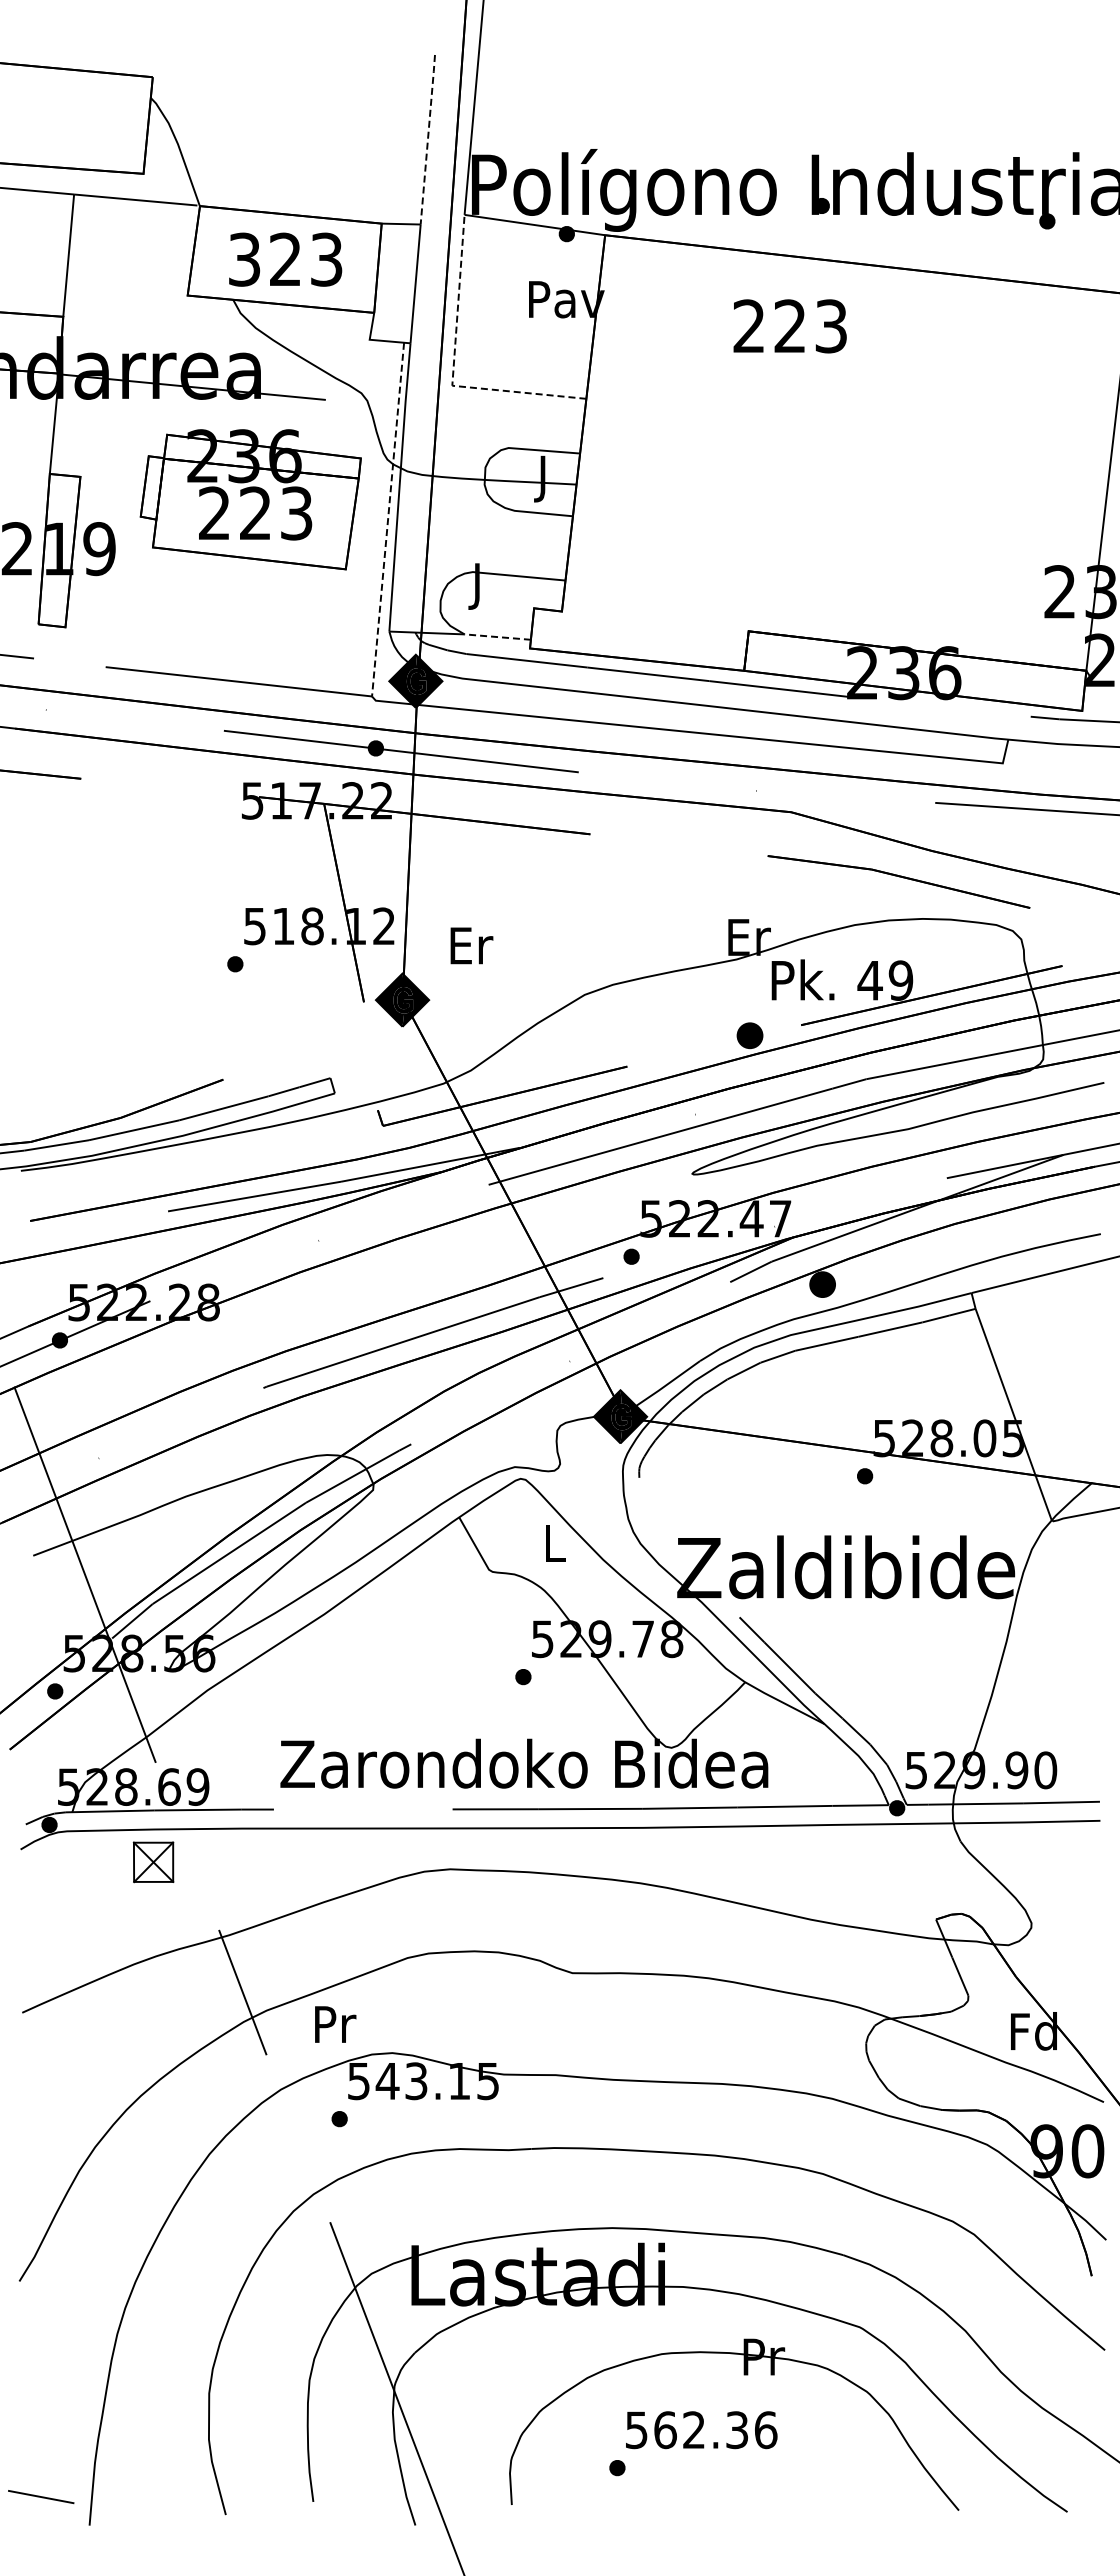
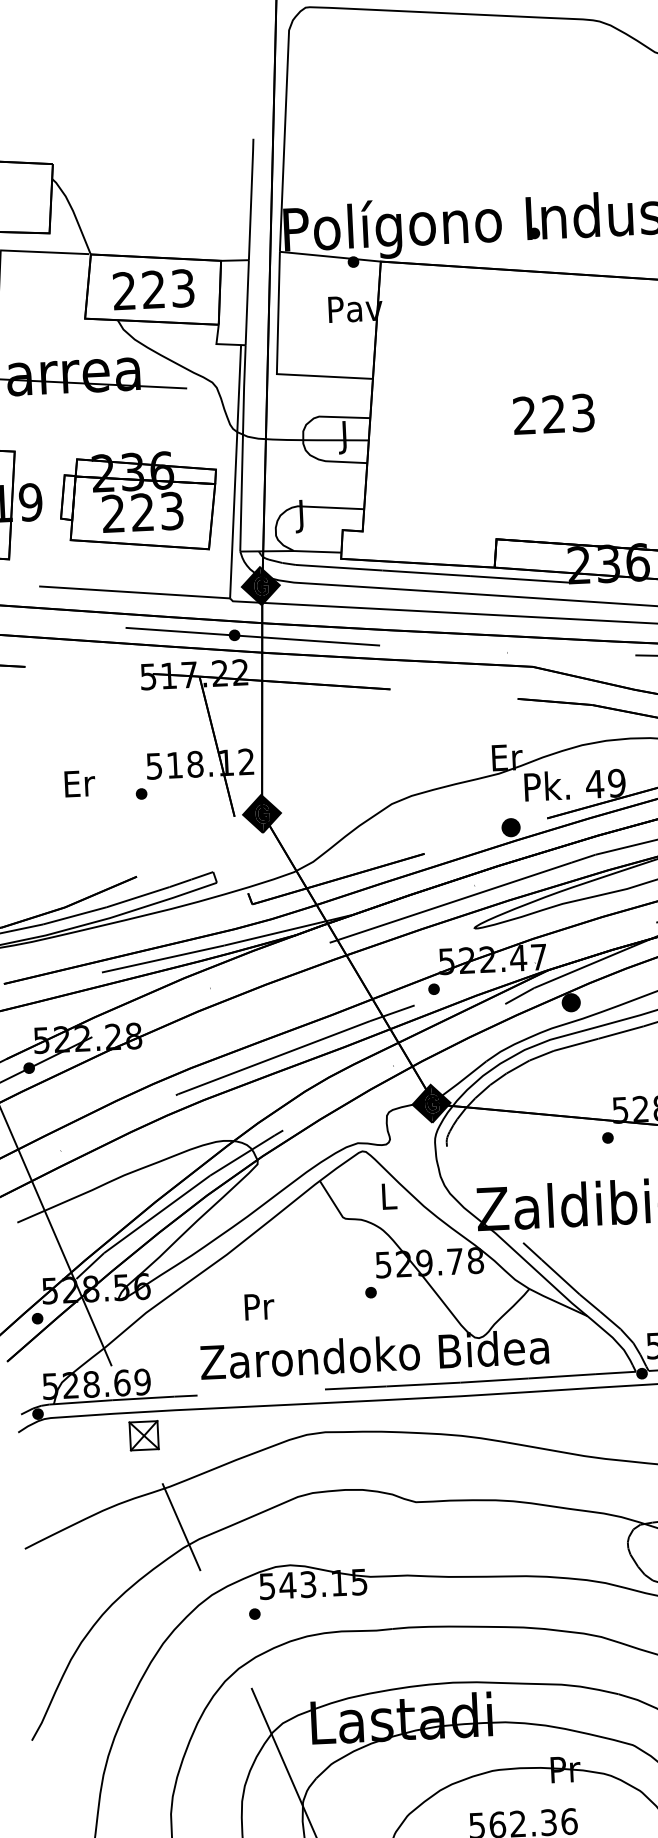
line: (427, 139) -> (250, 199), dashed -> solid
text: (244, 259) -> (124, 291), 323 -> 223
text: (789, 326) -> (553, 414), moved
line: (453, 367) -> (277, 361), dashed -> solid
part: (250, 499) -> (138, 502), moved
line: (388, 519) -> (235, 471), dashed -> solid
line: (497, 637) -> (317, 552), dashed -> solid
text: (471, 945) -> (79, 783), moved
part: (153, 1862) -> (144, 1435), moved
text: (335, 2024) -> (259, 1306), moved

